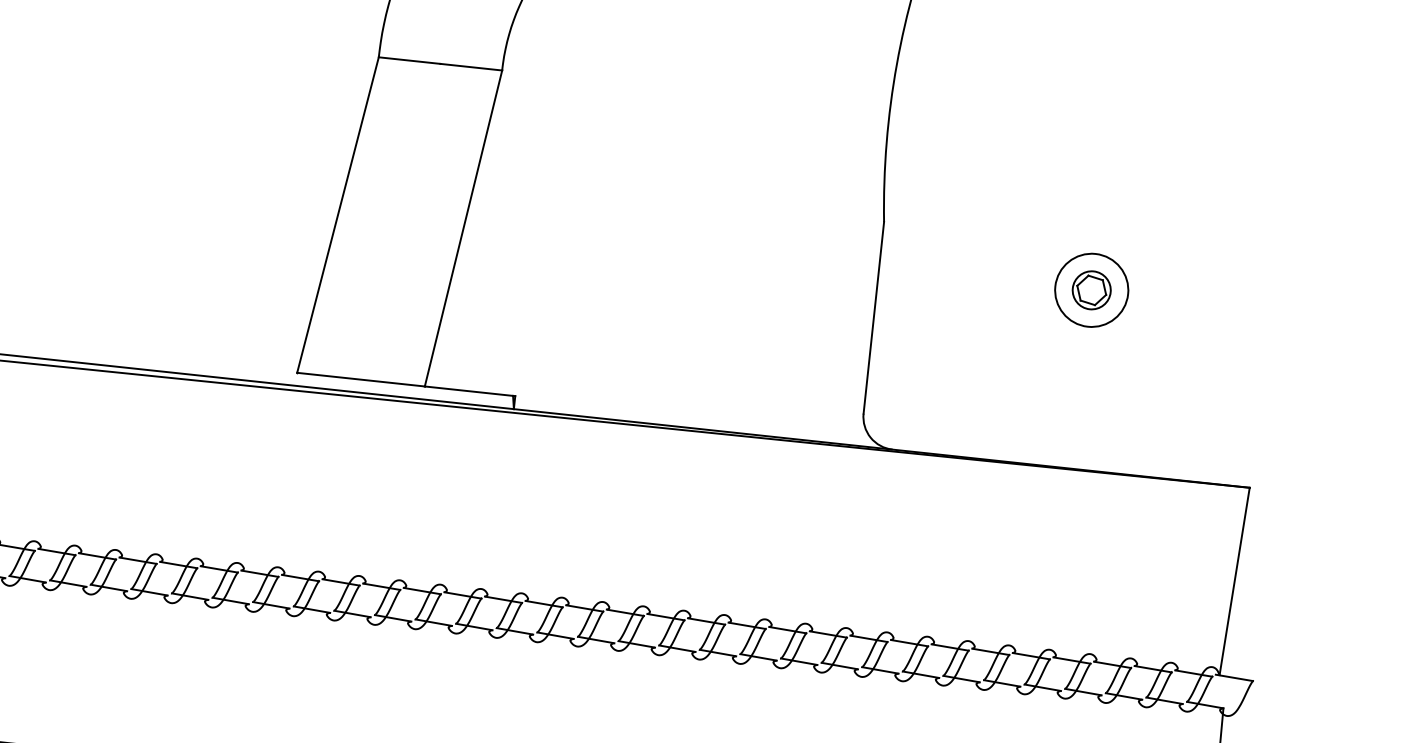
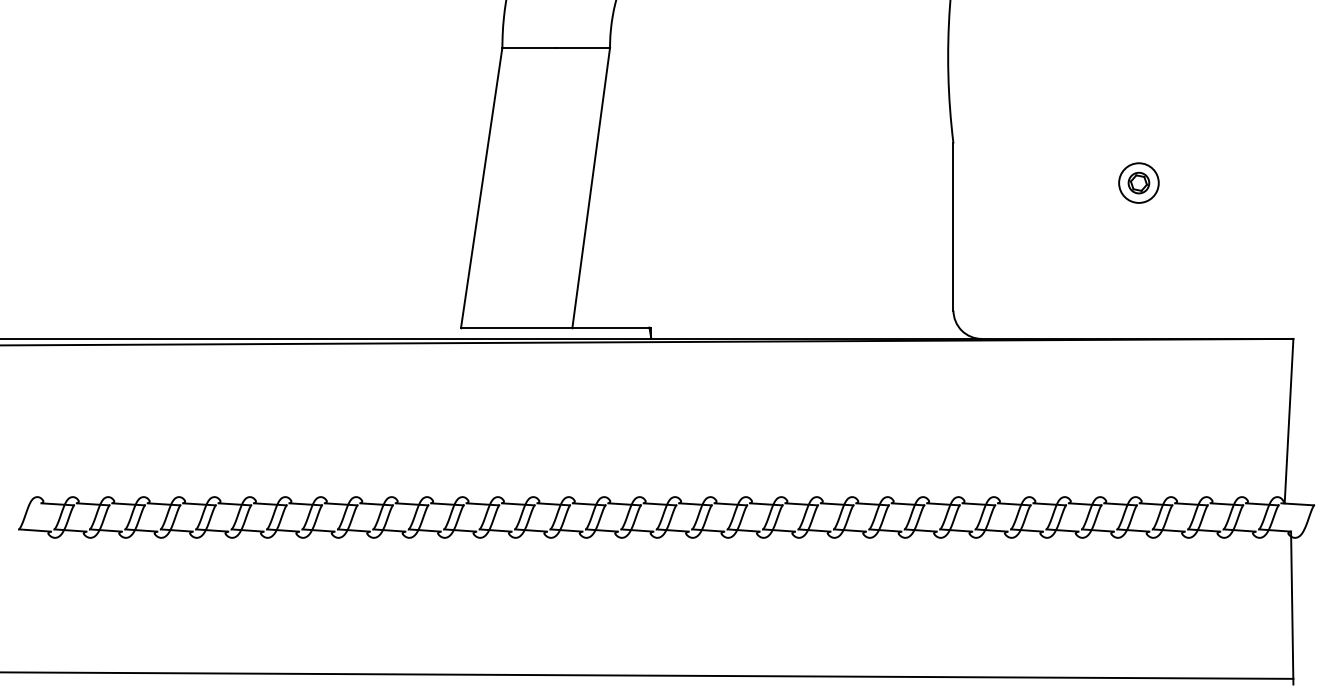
part: (1091, 289) -> (1138, 182), size x0.62

